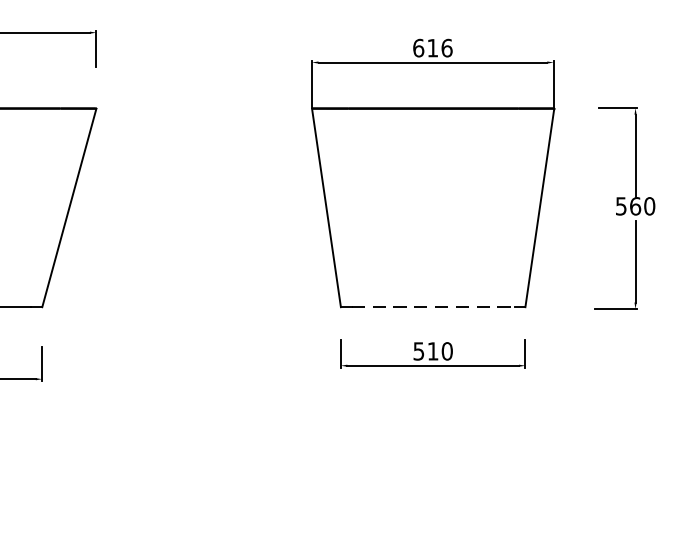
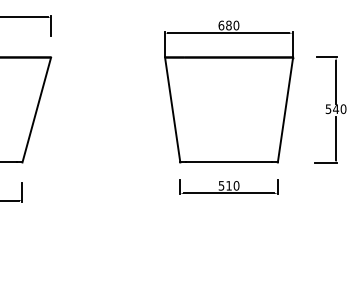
text: (439, 48) -> (232, 25), 616 -> 680
text: (636, 206) -> (336, 109), 560 -> 540
line: (433, 307) -> (229, 162), dashed -> solid

